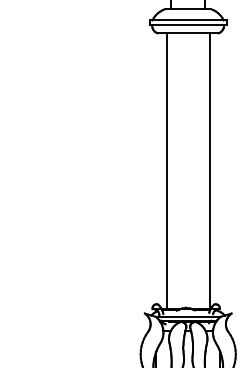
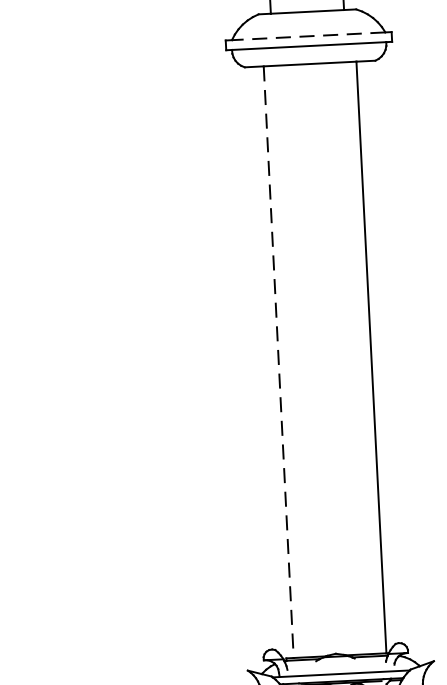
line: (188, 20) -> (309, 36), solid -> dashed
line: (166, 171) -> (278, 363), solid -> dashed

